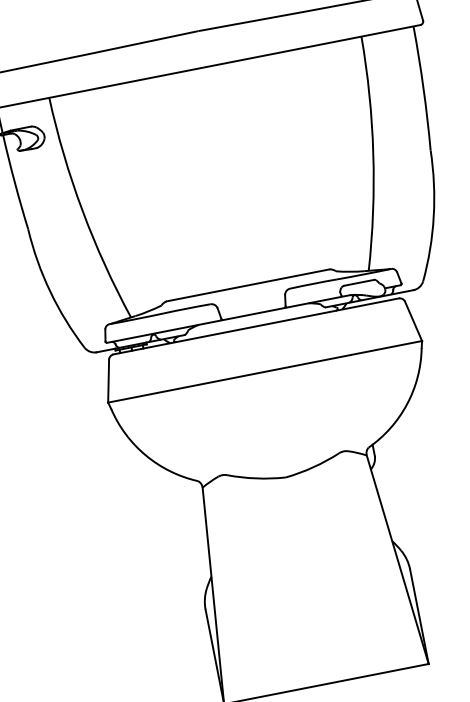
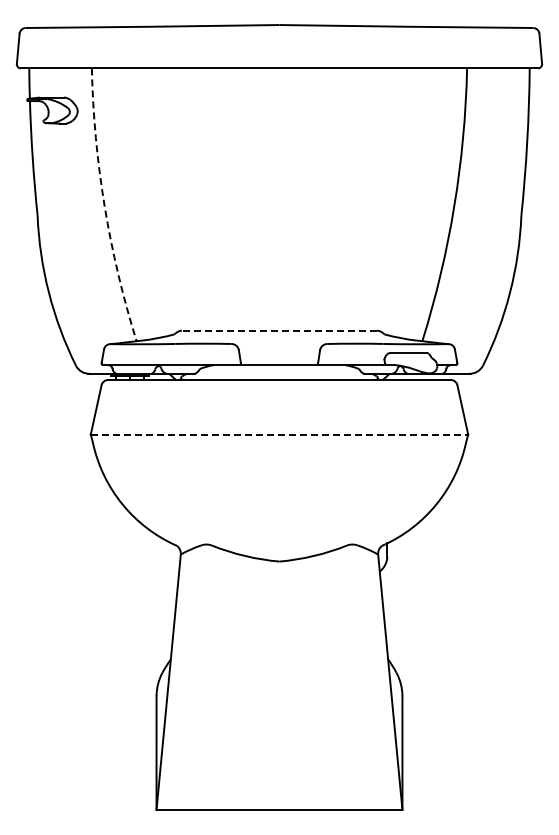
arc: (82, 210) -> (104, 206), solid -> dashed
line: (248, 285) -> (279, 330), solid -> dashed
line: (265, 371) -> (279, 434), solid -> dashed

